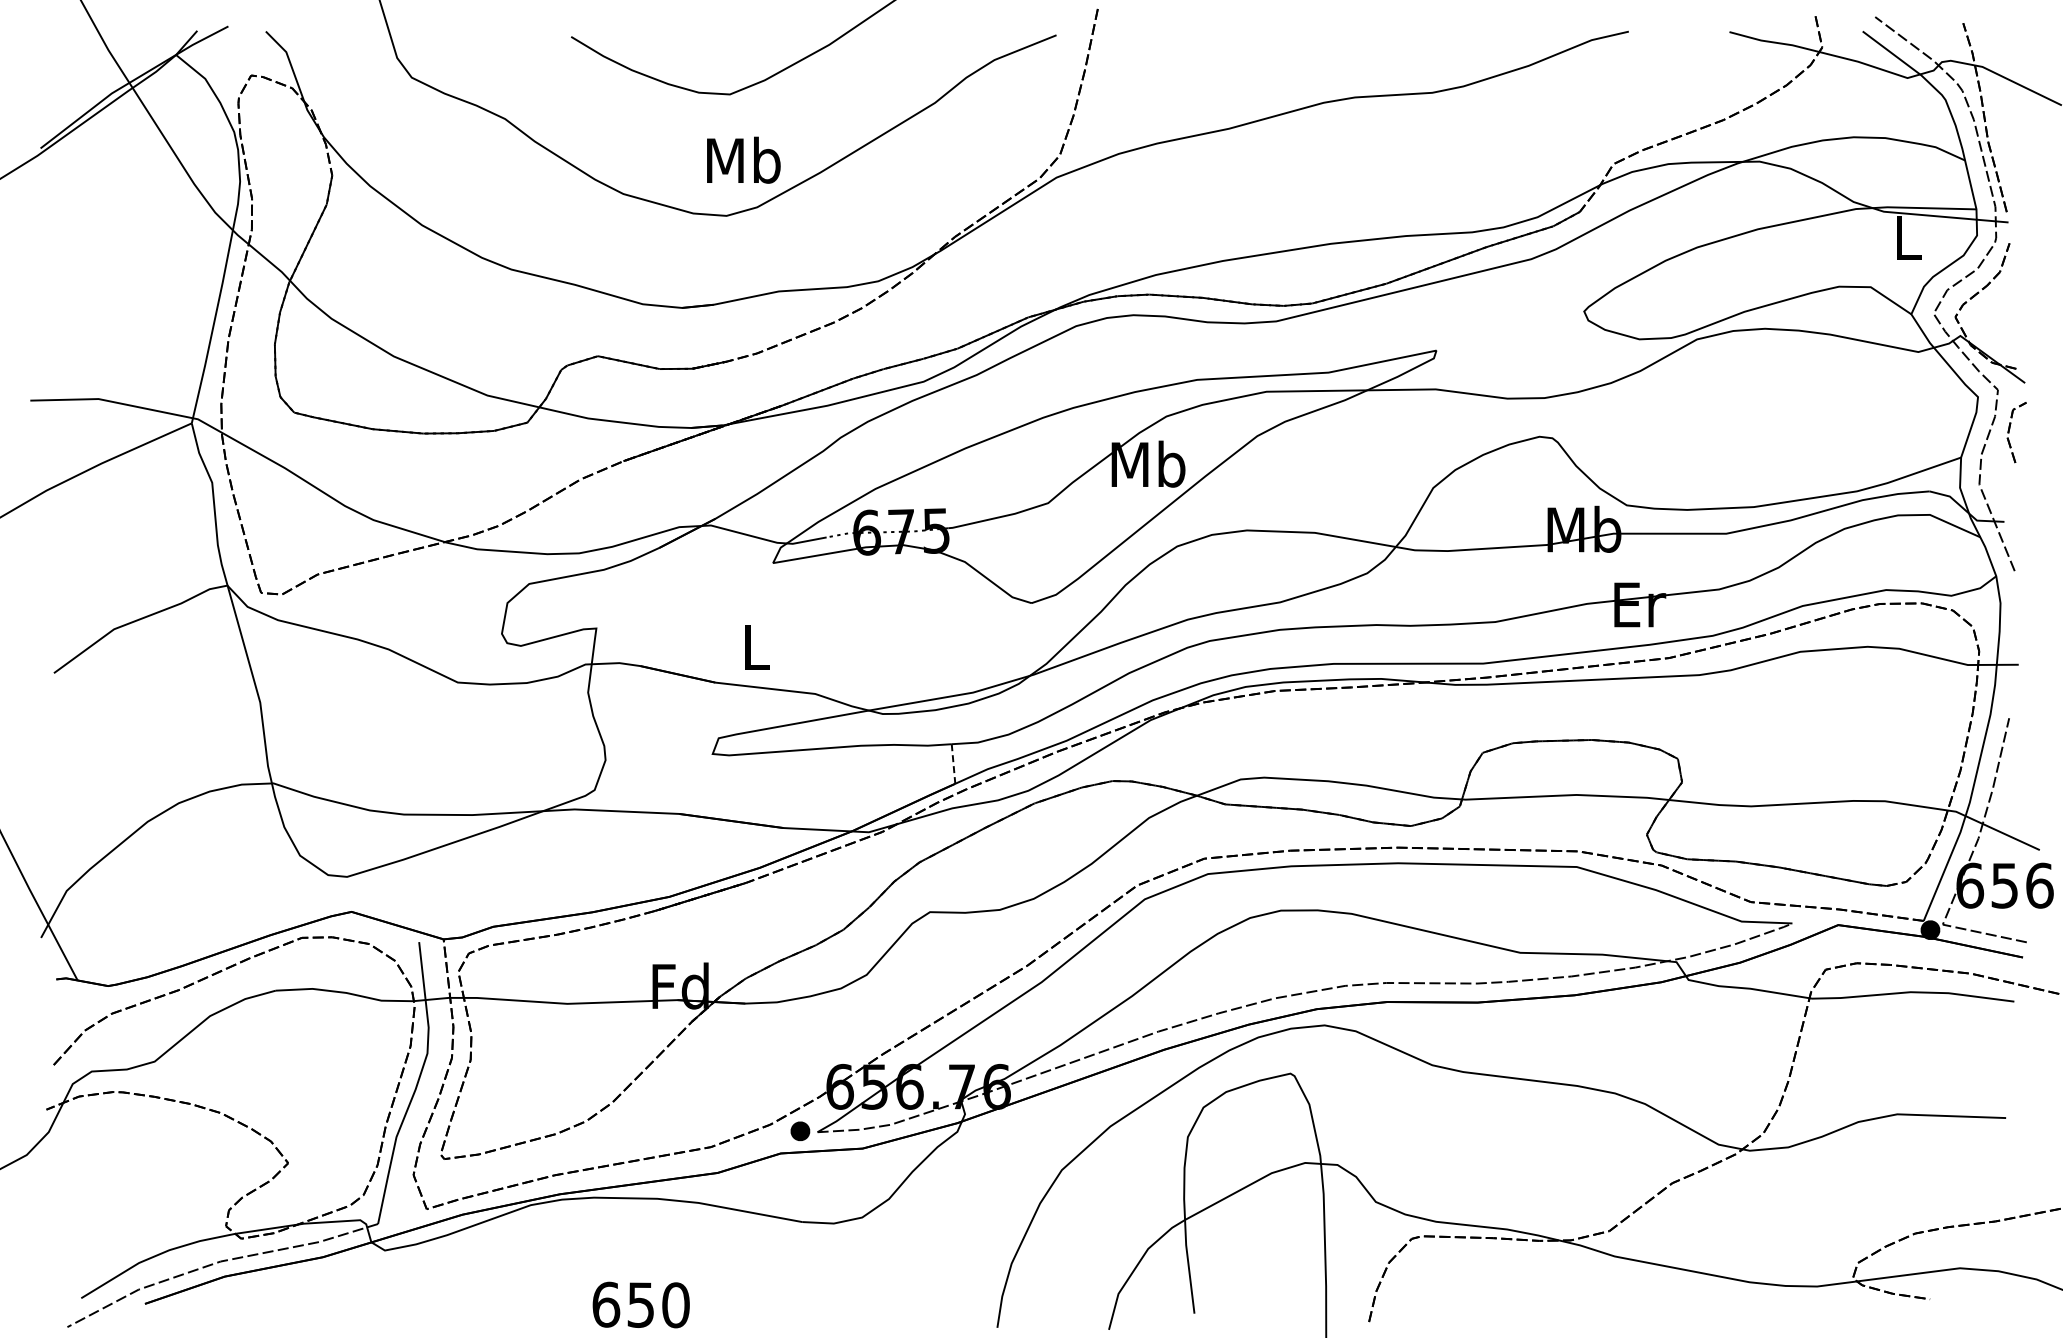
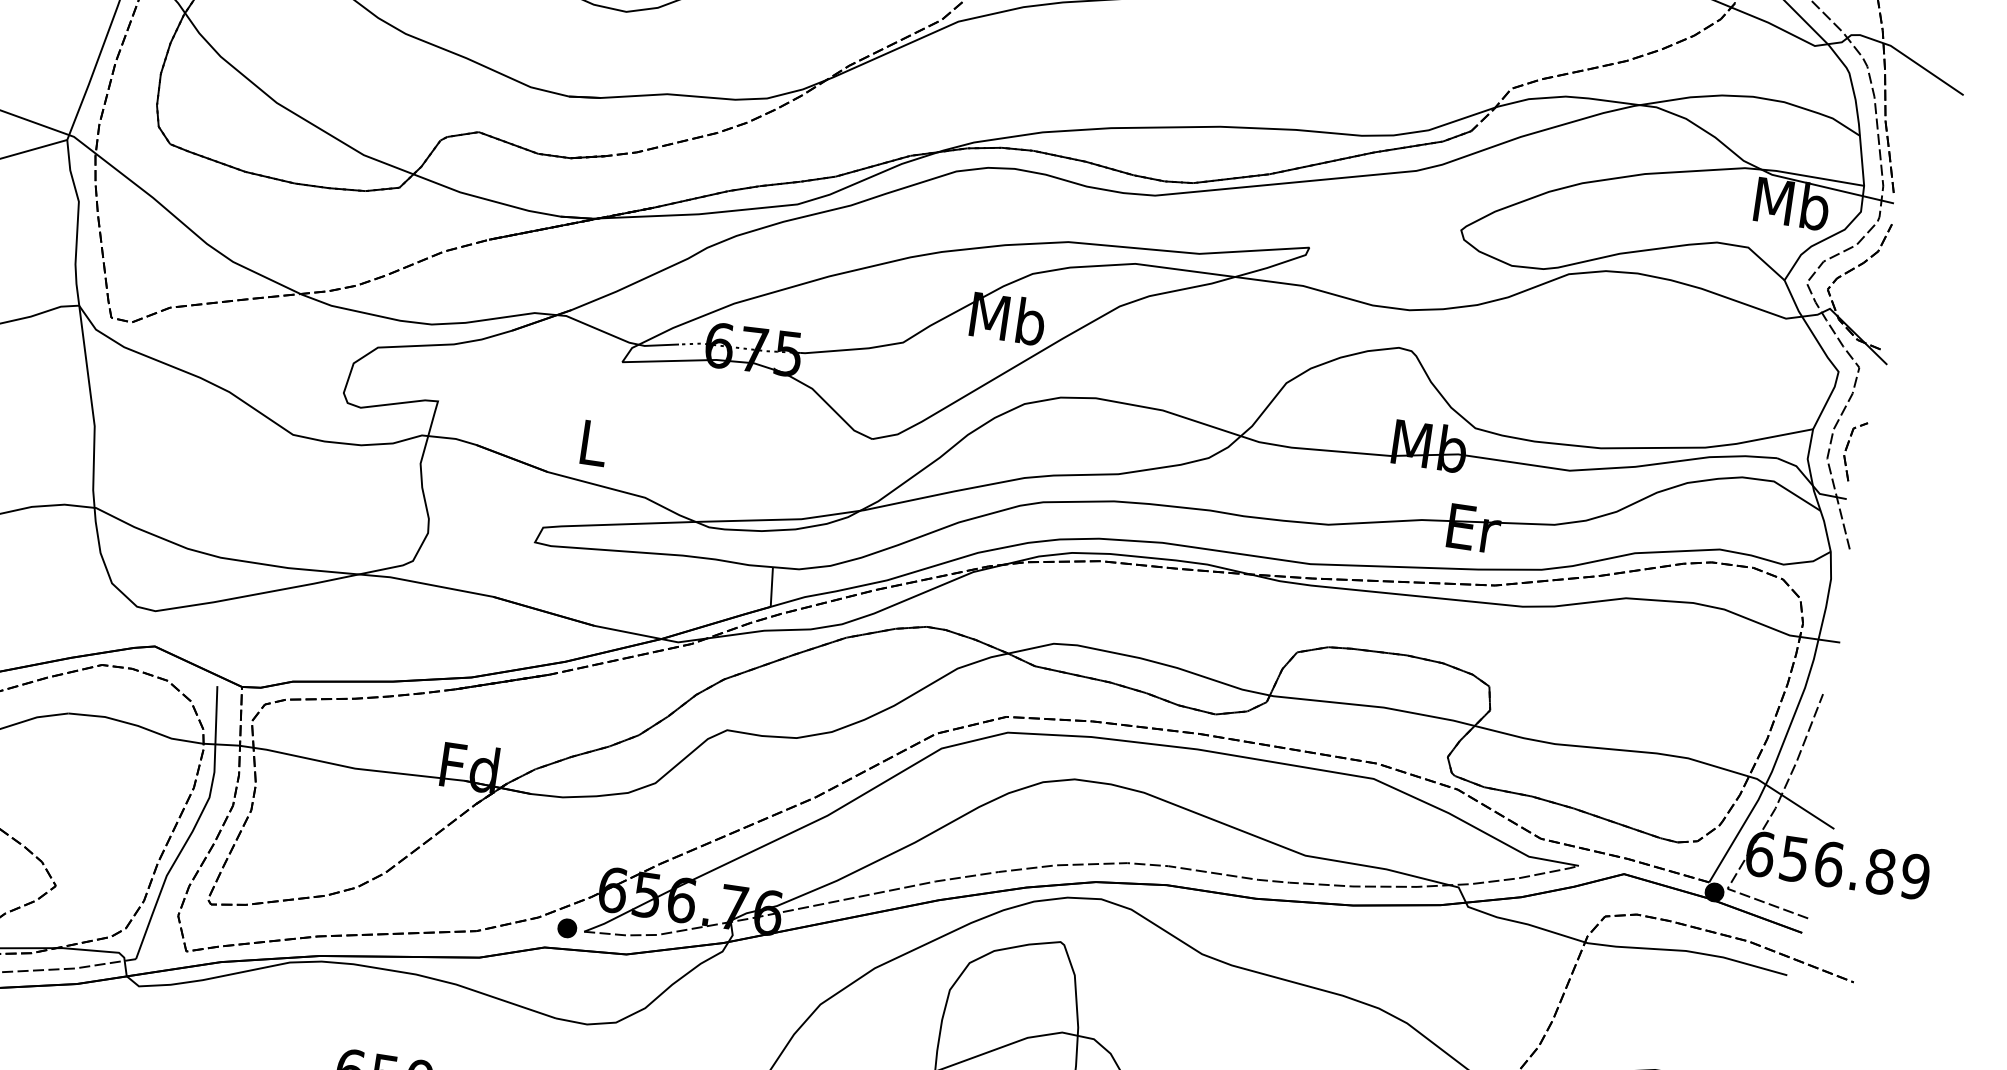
text: (1907, 236) -> (1791, 202), L -> Mb
part: (2009, 432) -> (1846, 450), moved
line: (953, 764) -> (771, 587), dashed -> solid

